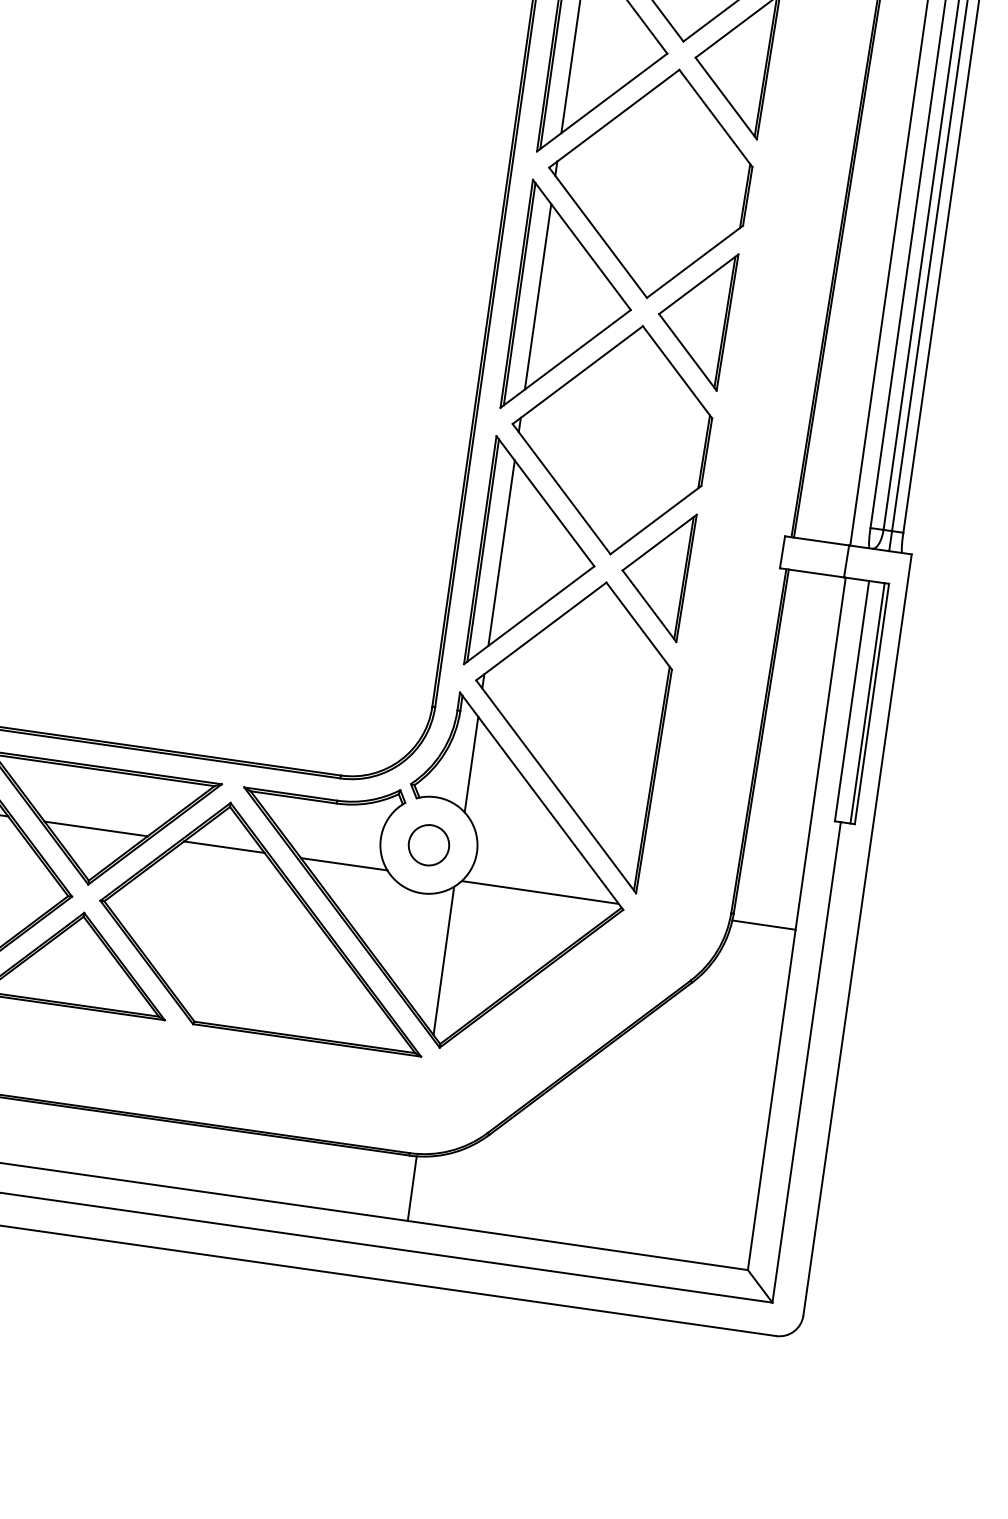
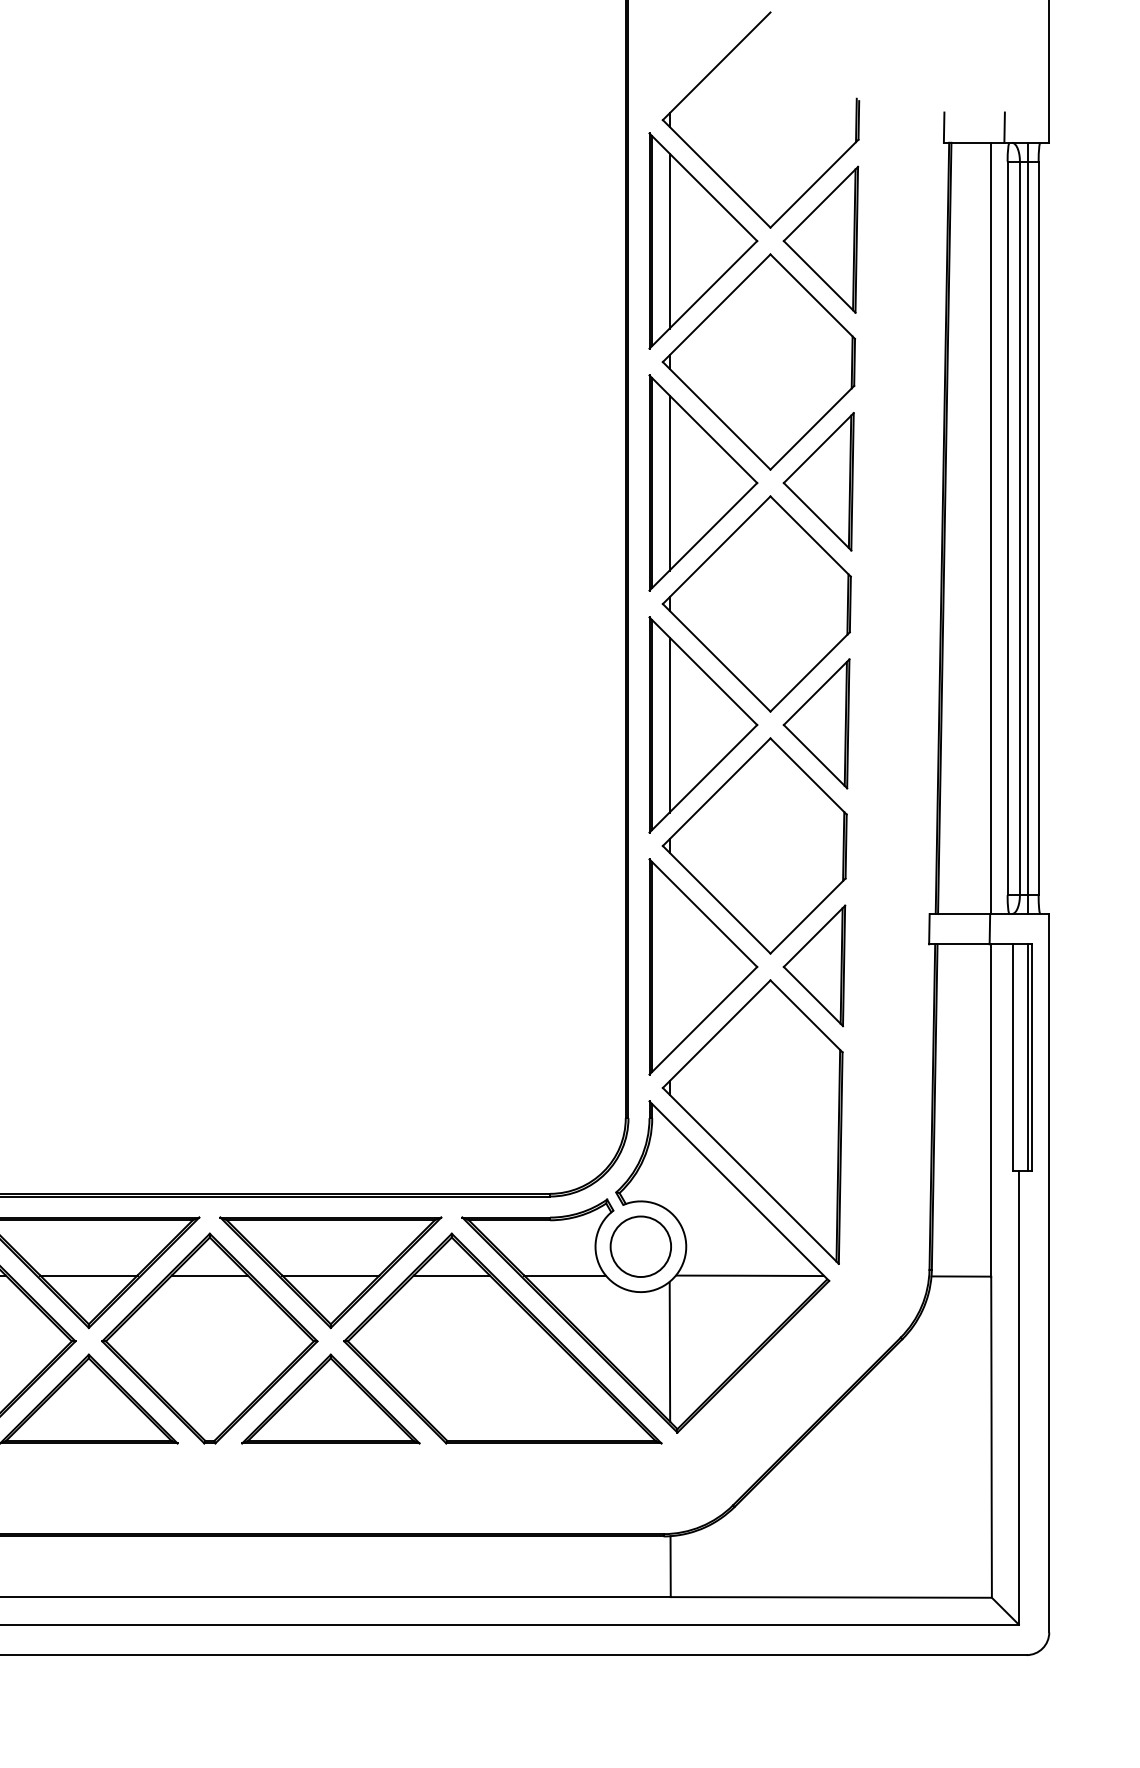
line: (501, 552) -> (669, 966), removed
line: (471, 764) -> (669, 1166), removed
circle: (428, 844) -> (640, 1246), size x1.6

